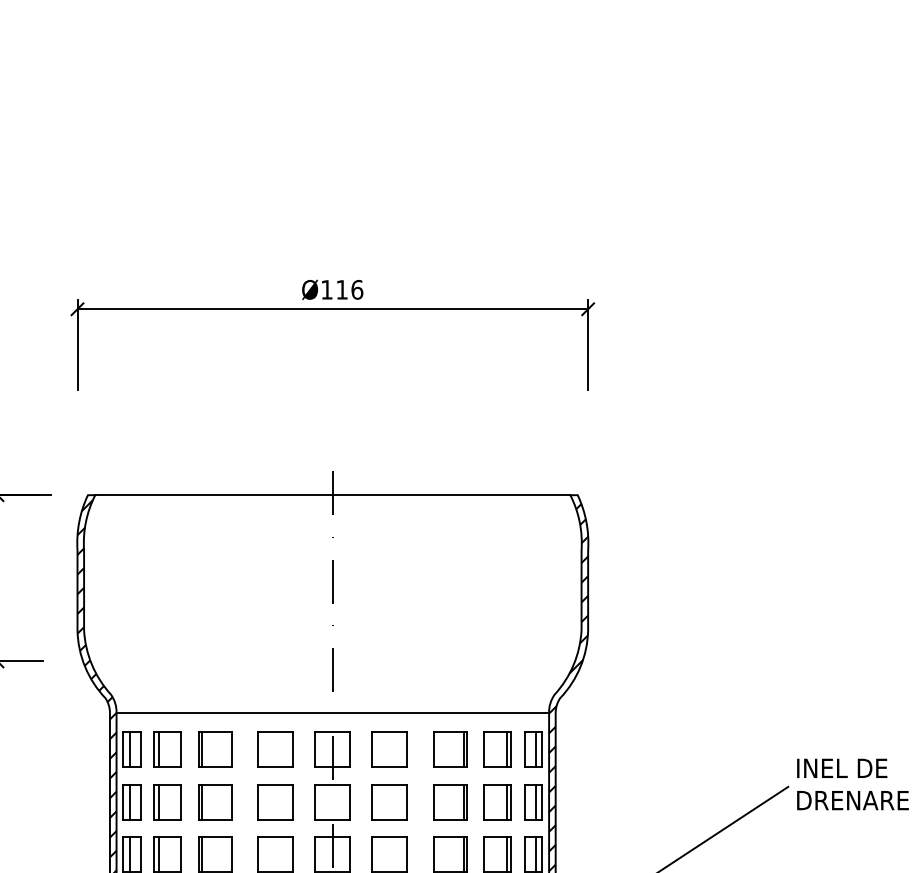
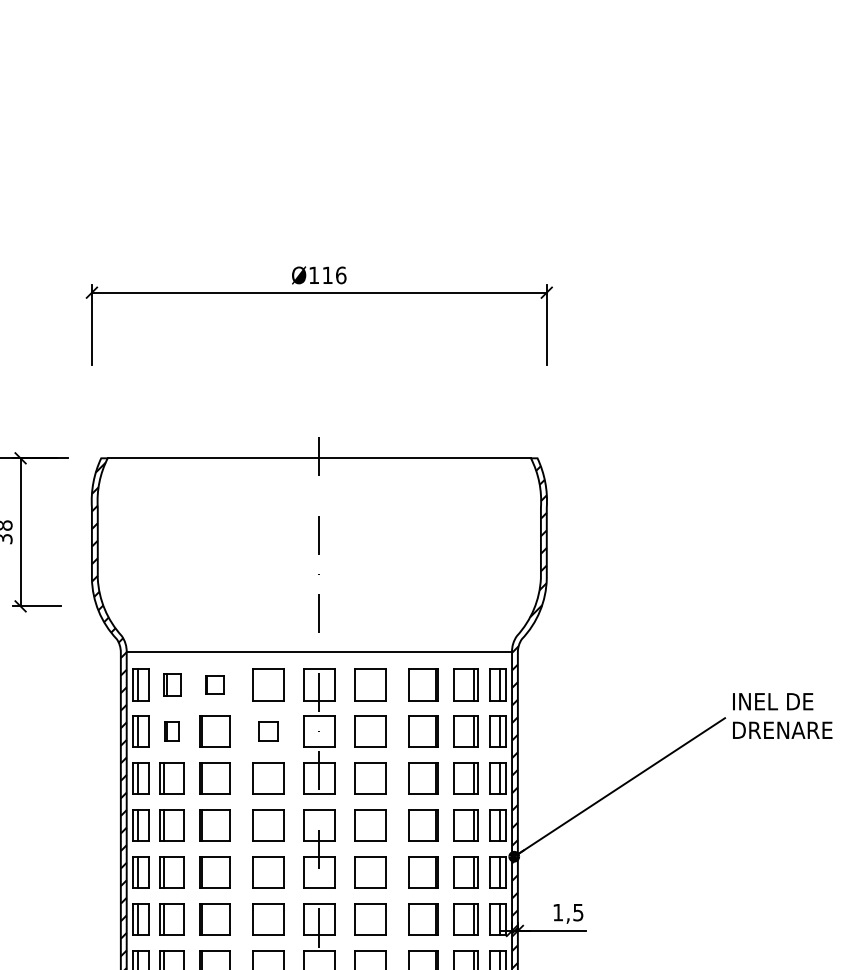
part: (166, 749) -> (171, 684), size x0.7
part: (215, 749) -> (214, 684), size x0.6
part: (166, 801) -> (171, 731), size x0.6
part: (275, 801) -> (268, 731), size x0.6

